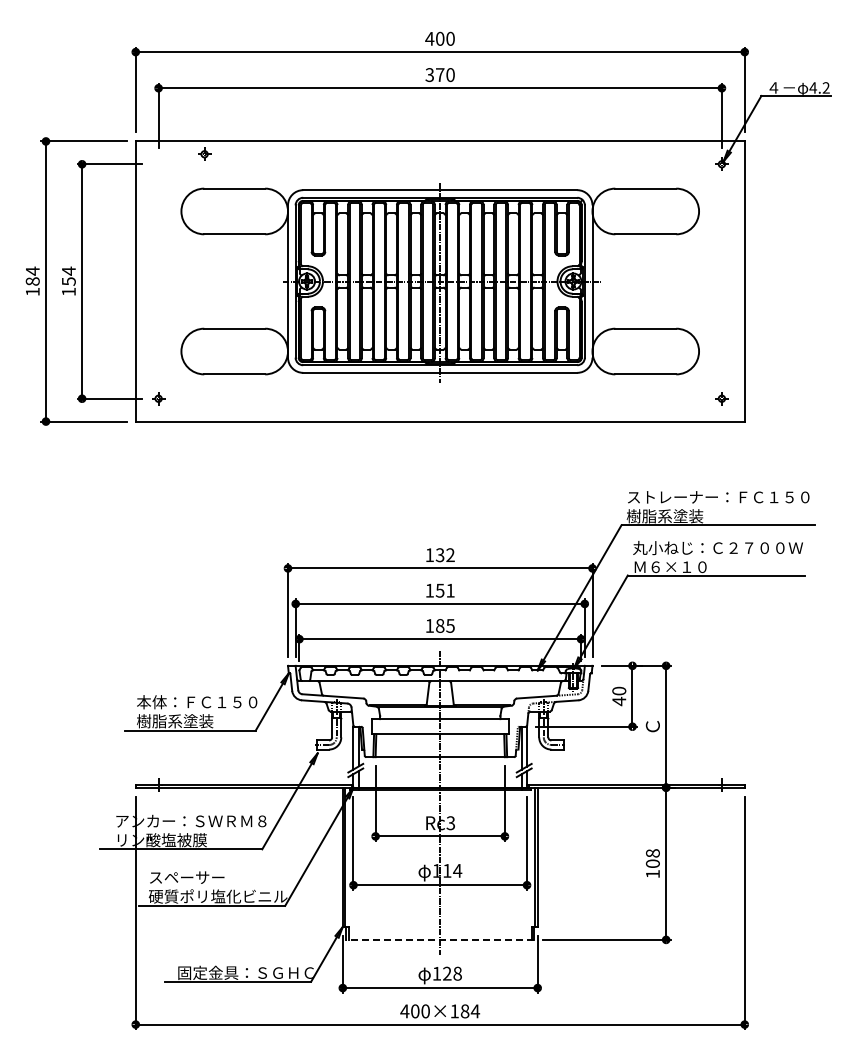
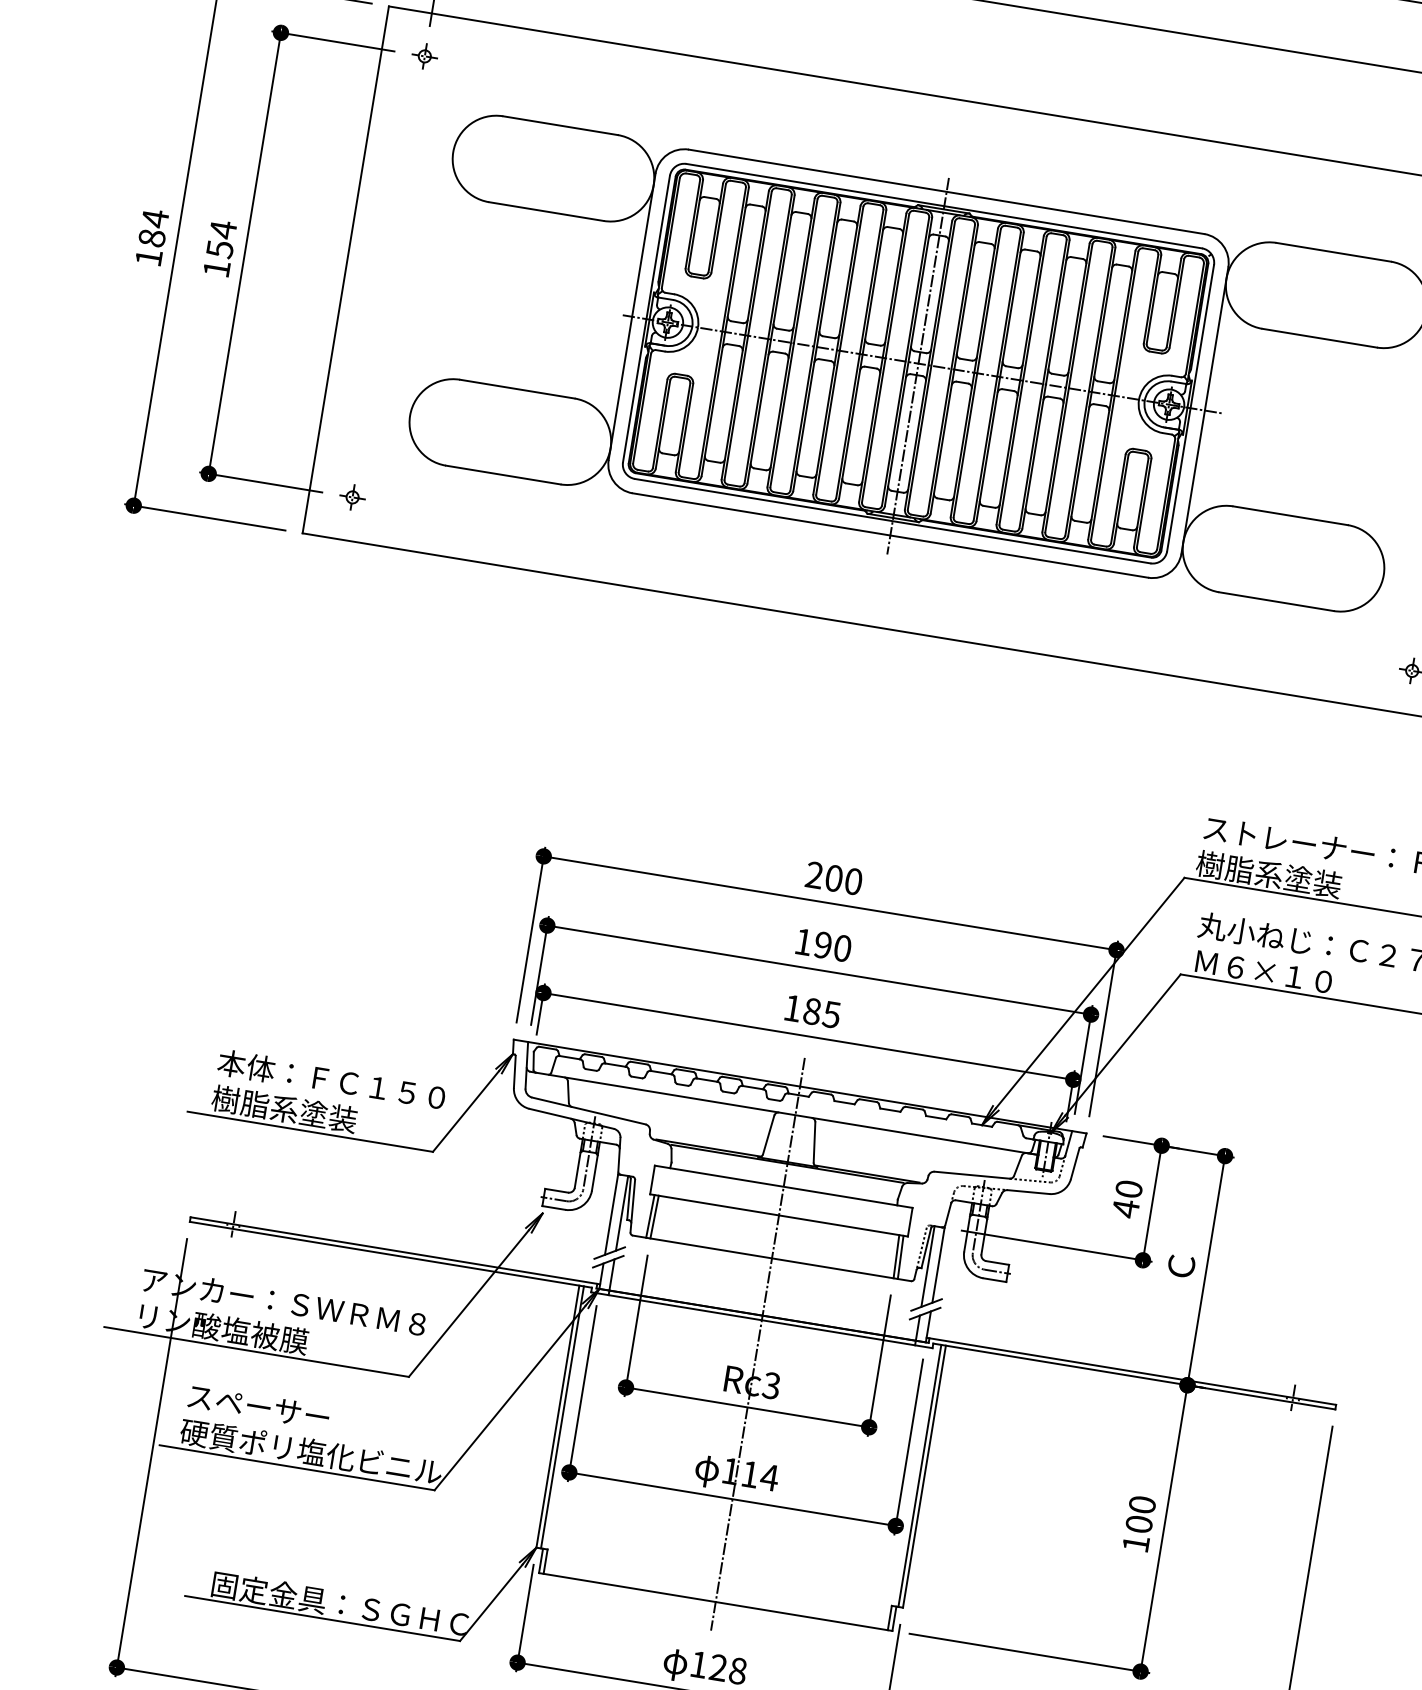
part: (204, 153) -> (424, 54), moved
text: (439, 555) -> (832, 878), 132 -> 200
text: (444, 590) -> (831, 946), 151 -> 190
text: (652, 853) -> (1141, 1504), 108 -> 100
line: (440, 939) -> (716, 1601), dashed -> solid

